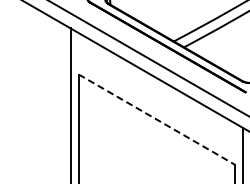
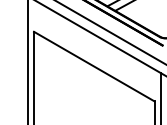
line: (157, 119) -> (94, 66), dashed -> solid

